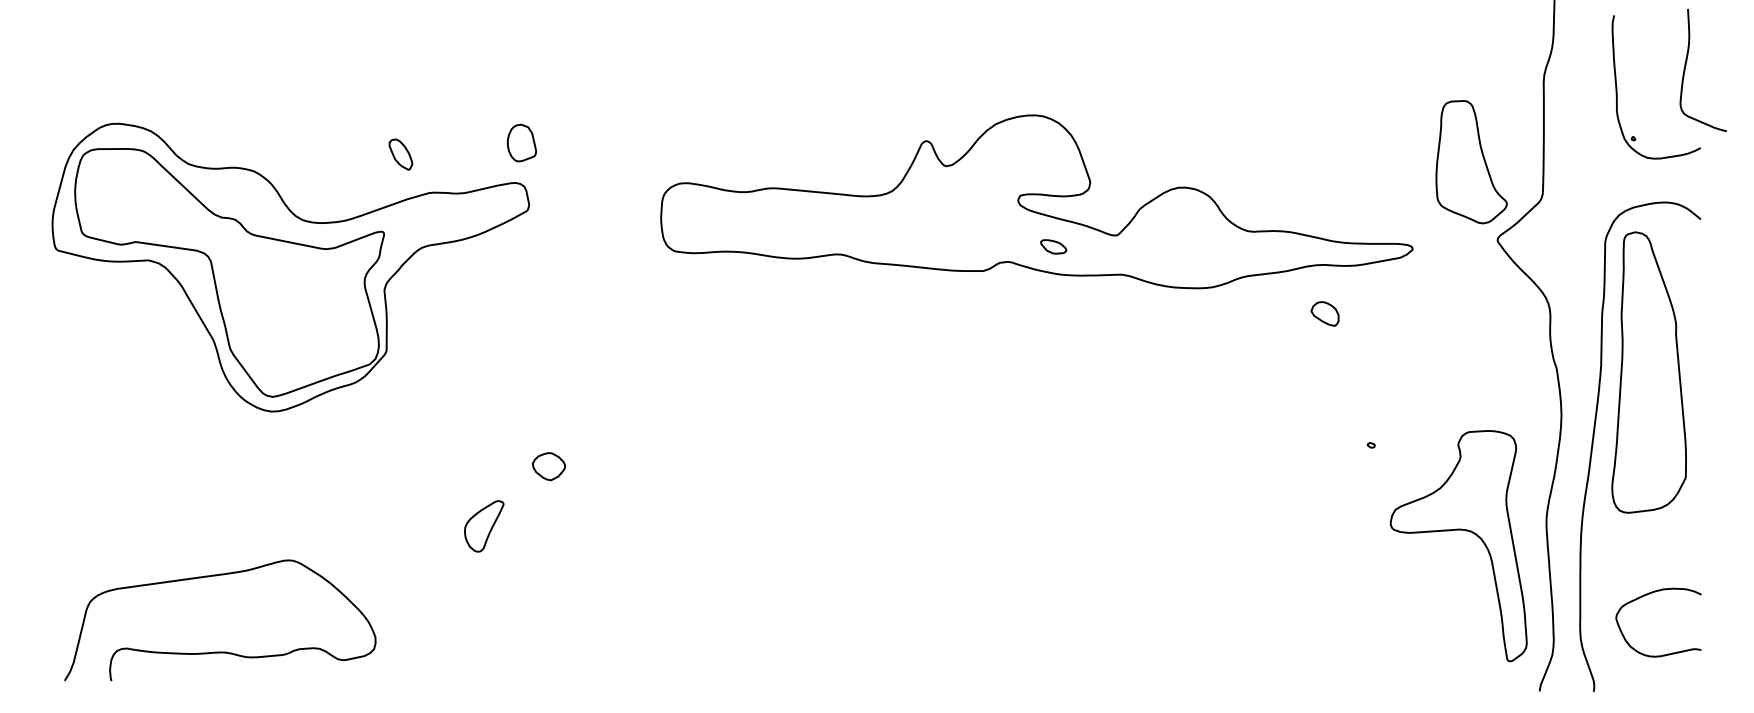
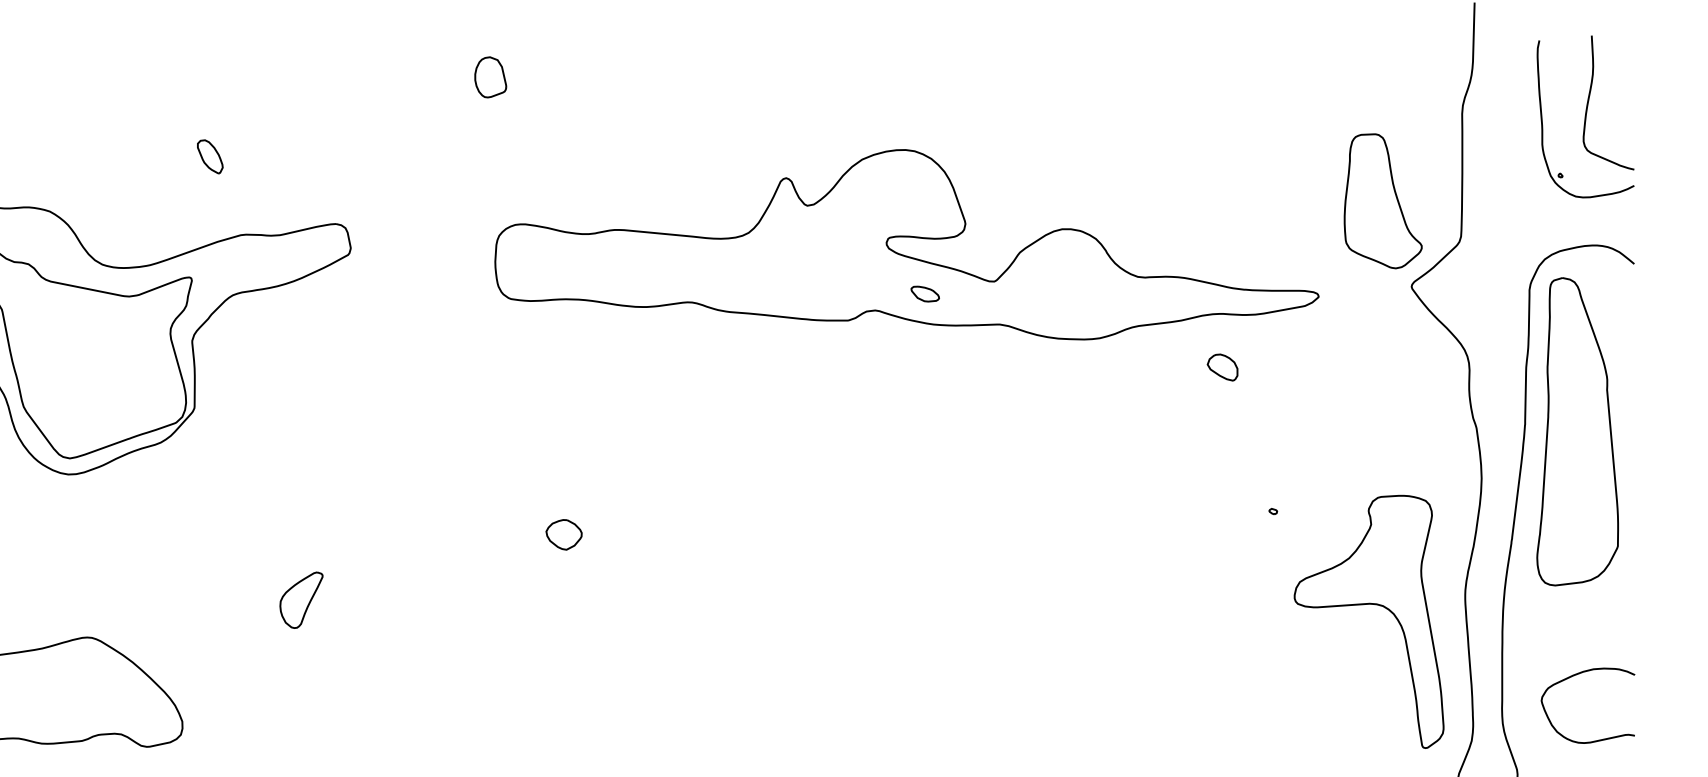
curve: (1686, 66) -> (1590, 98), moved
part: (521, 142) -> (490, 76), moved
part: (400, 154) -> (209, 156), moved
part: (548, 466) -> (563, 534), moved

